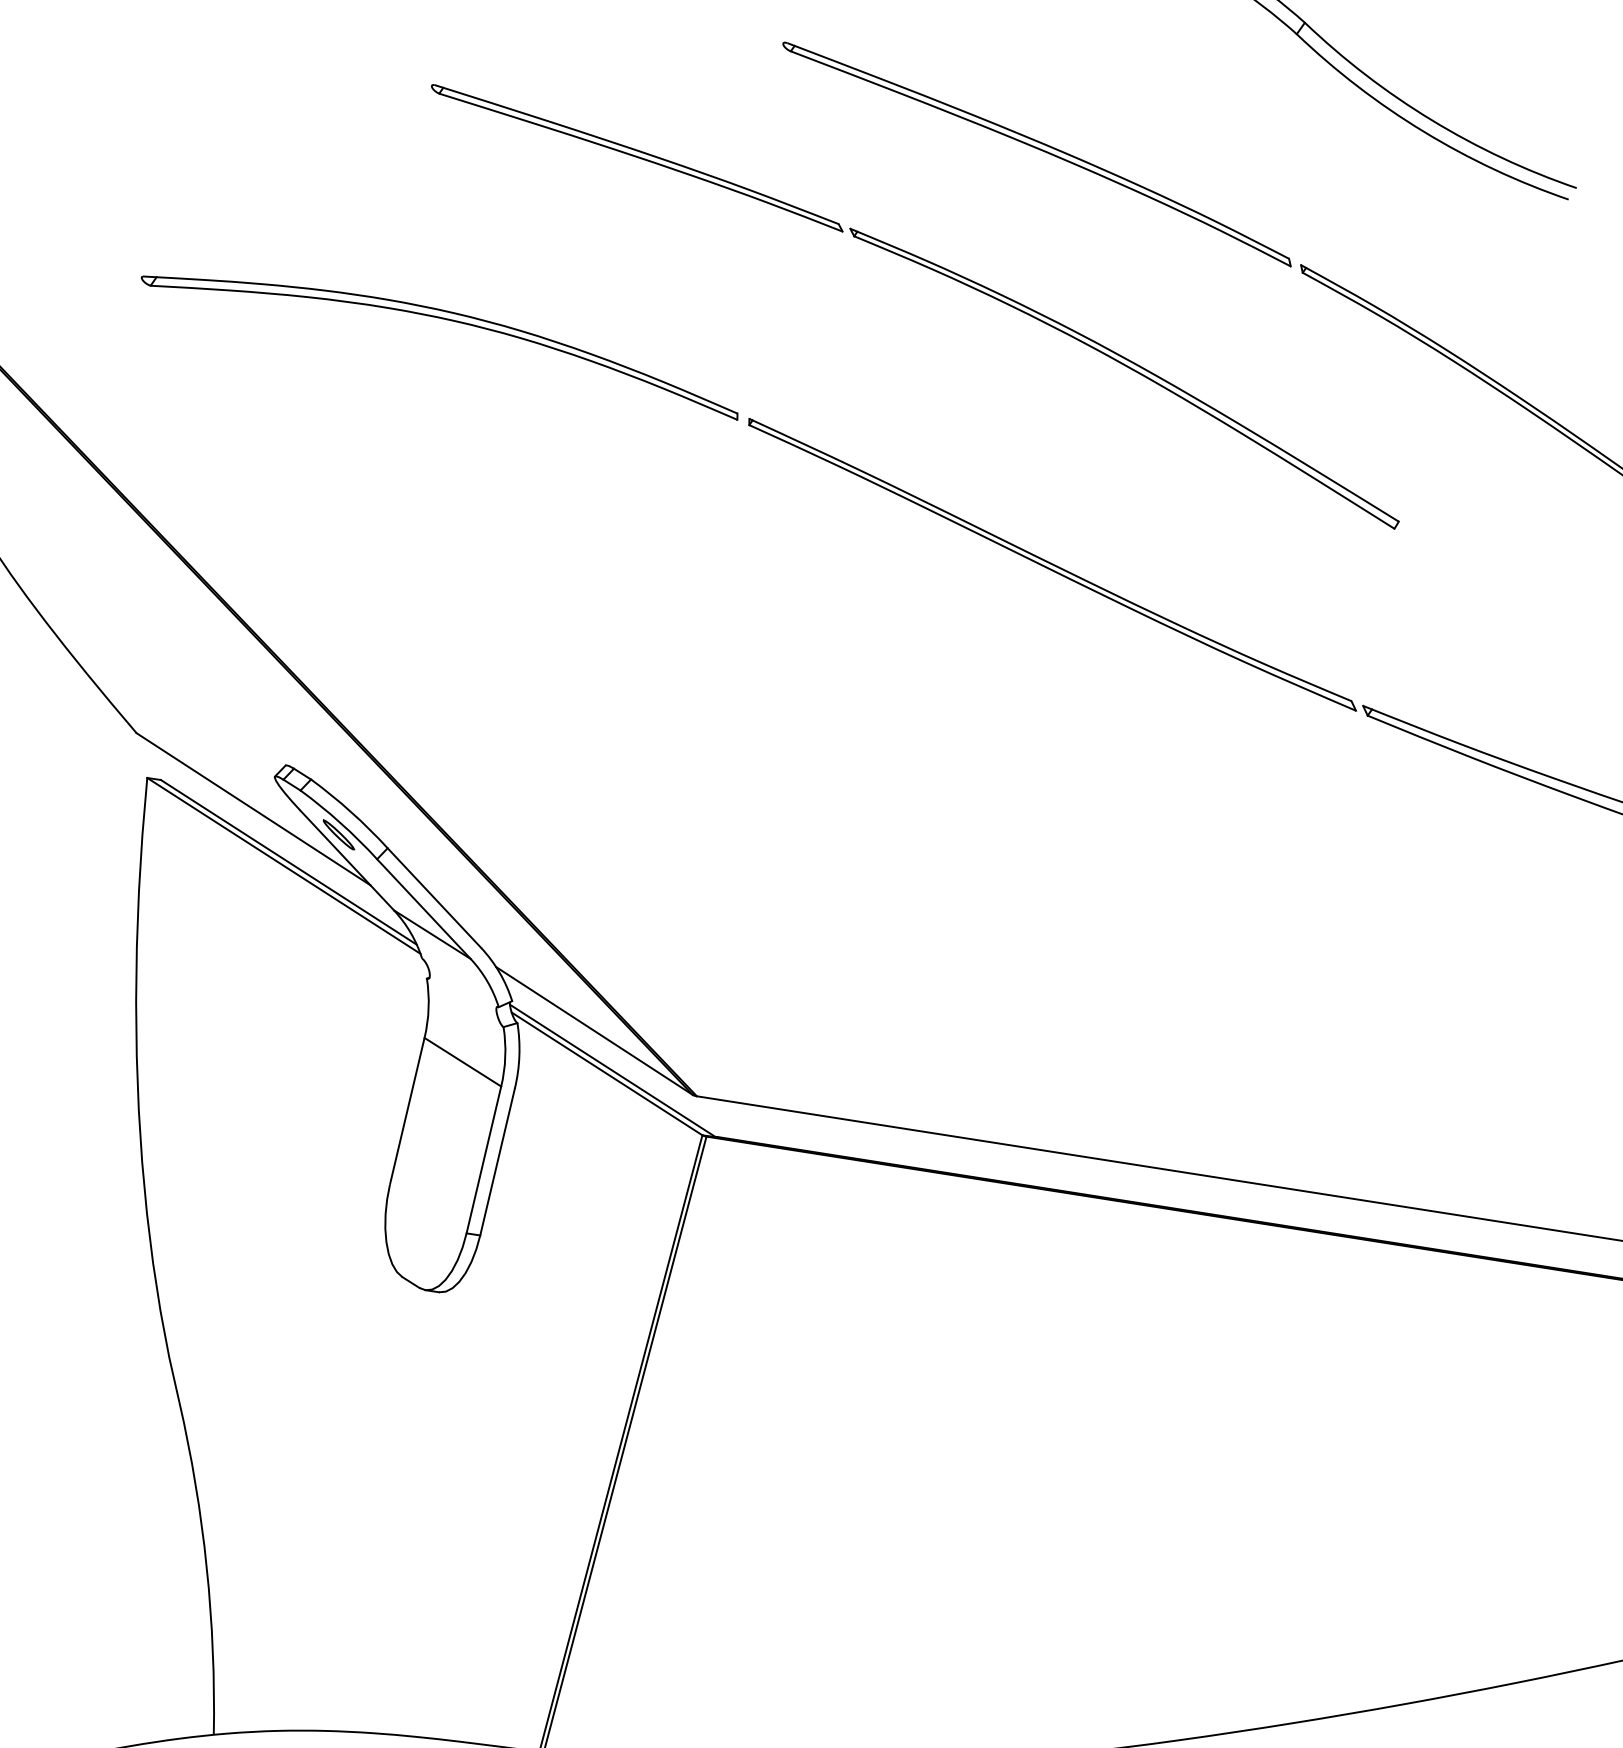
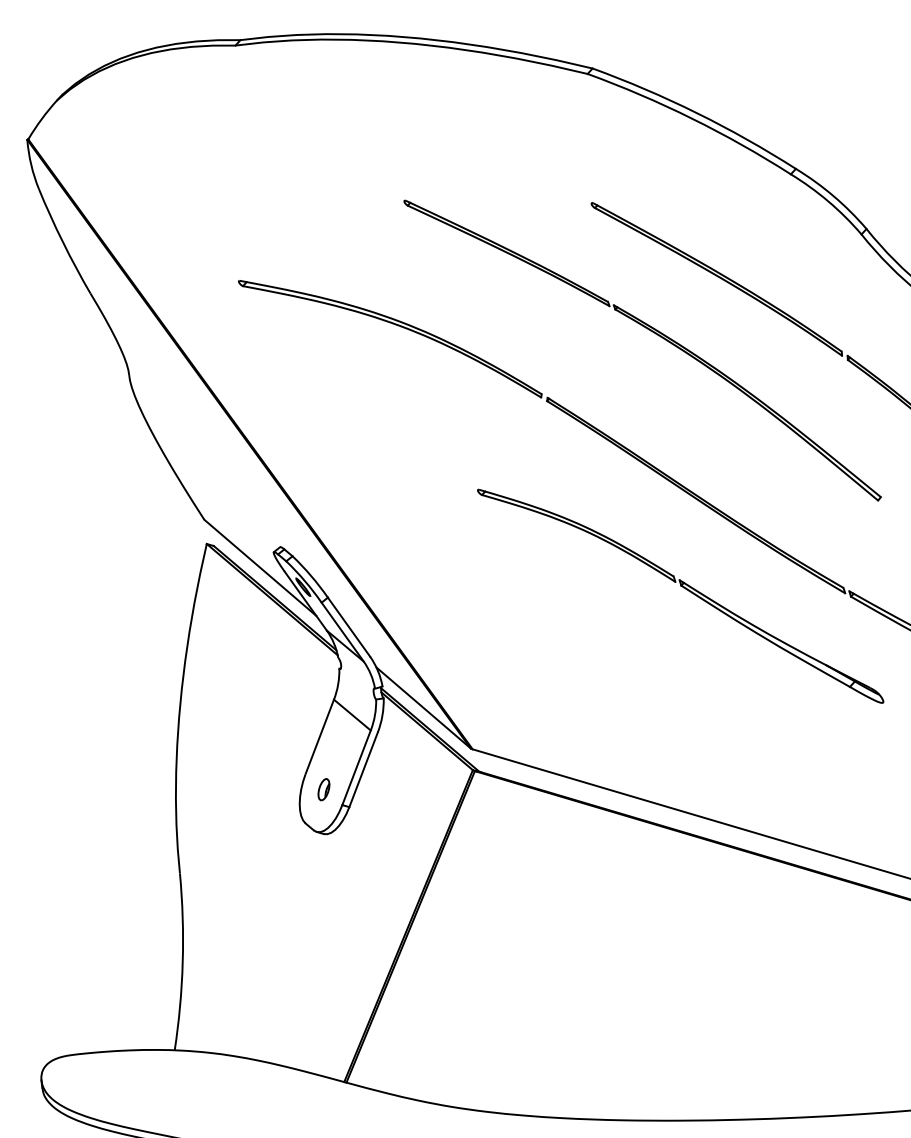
part: (1051, 742) -> (683, 588), added
part: (427, 1208) -> (323, 789), added

